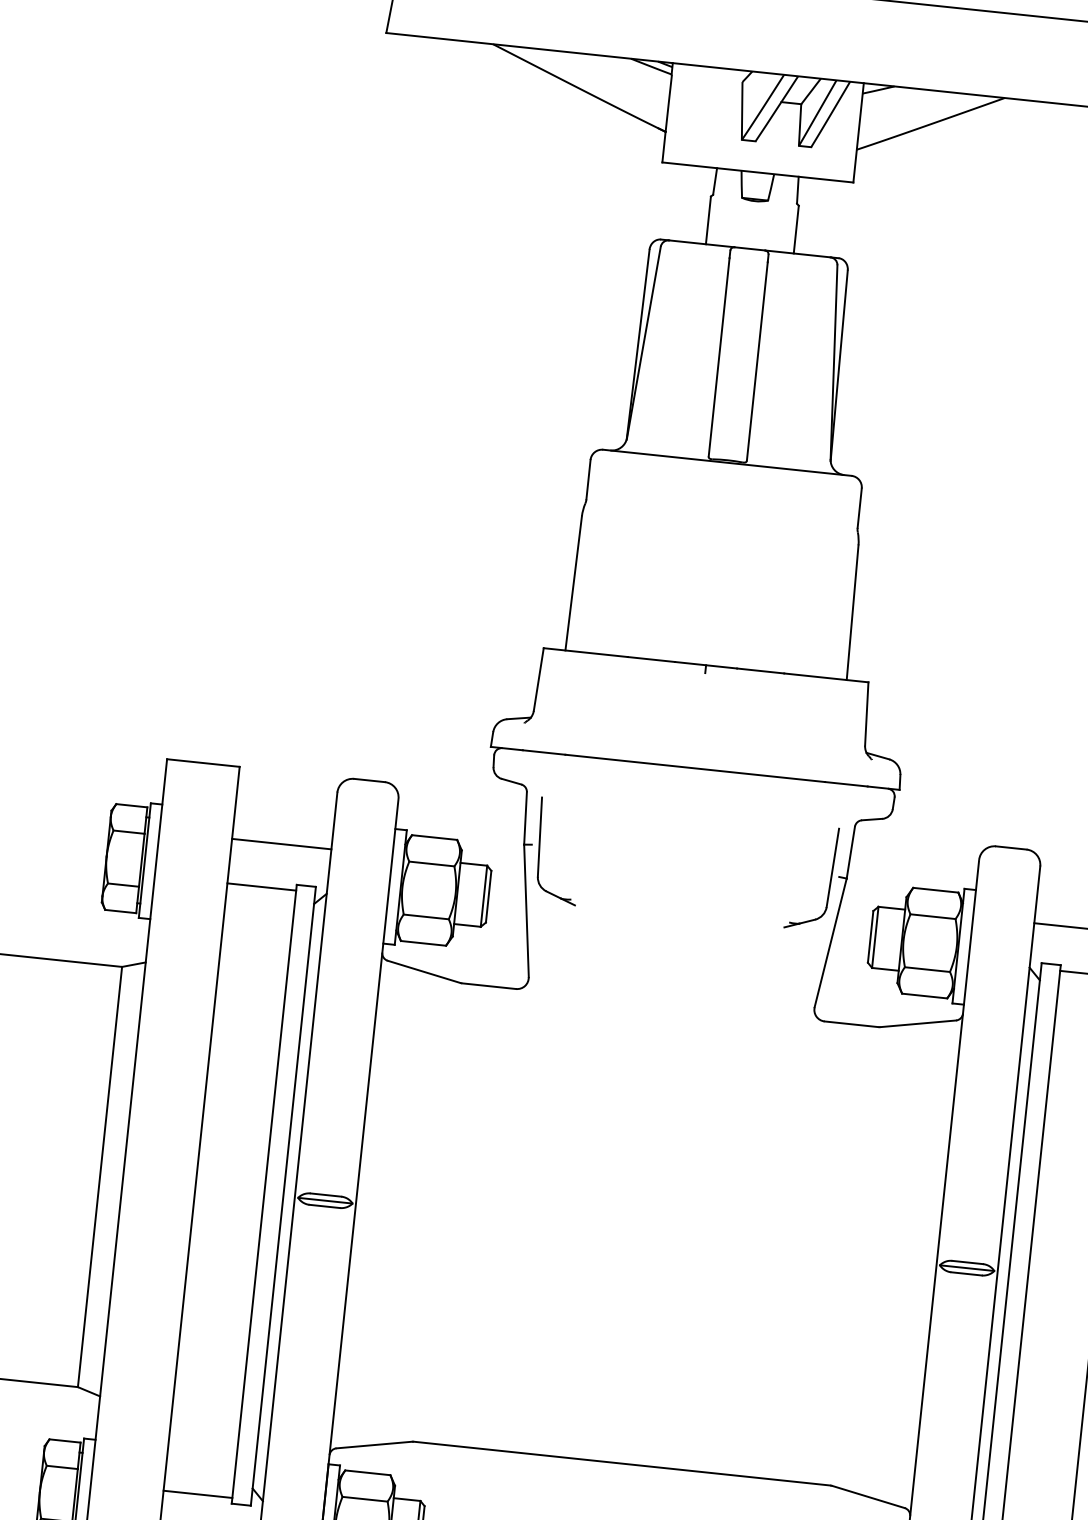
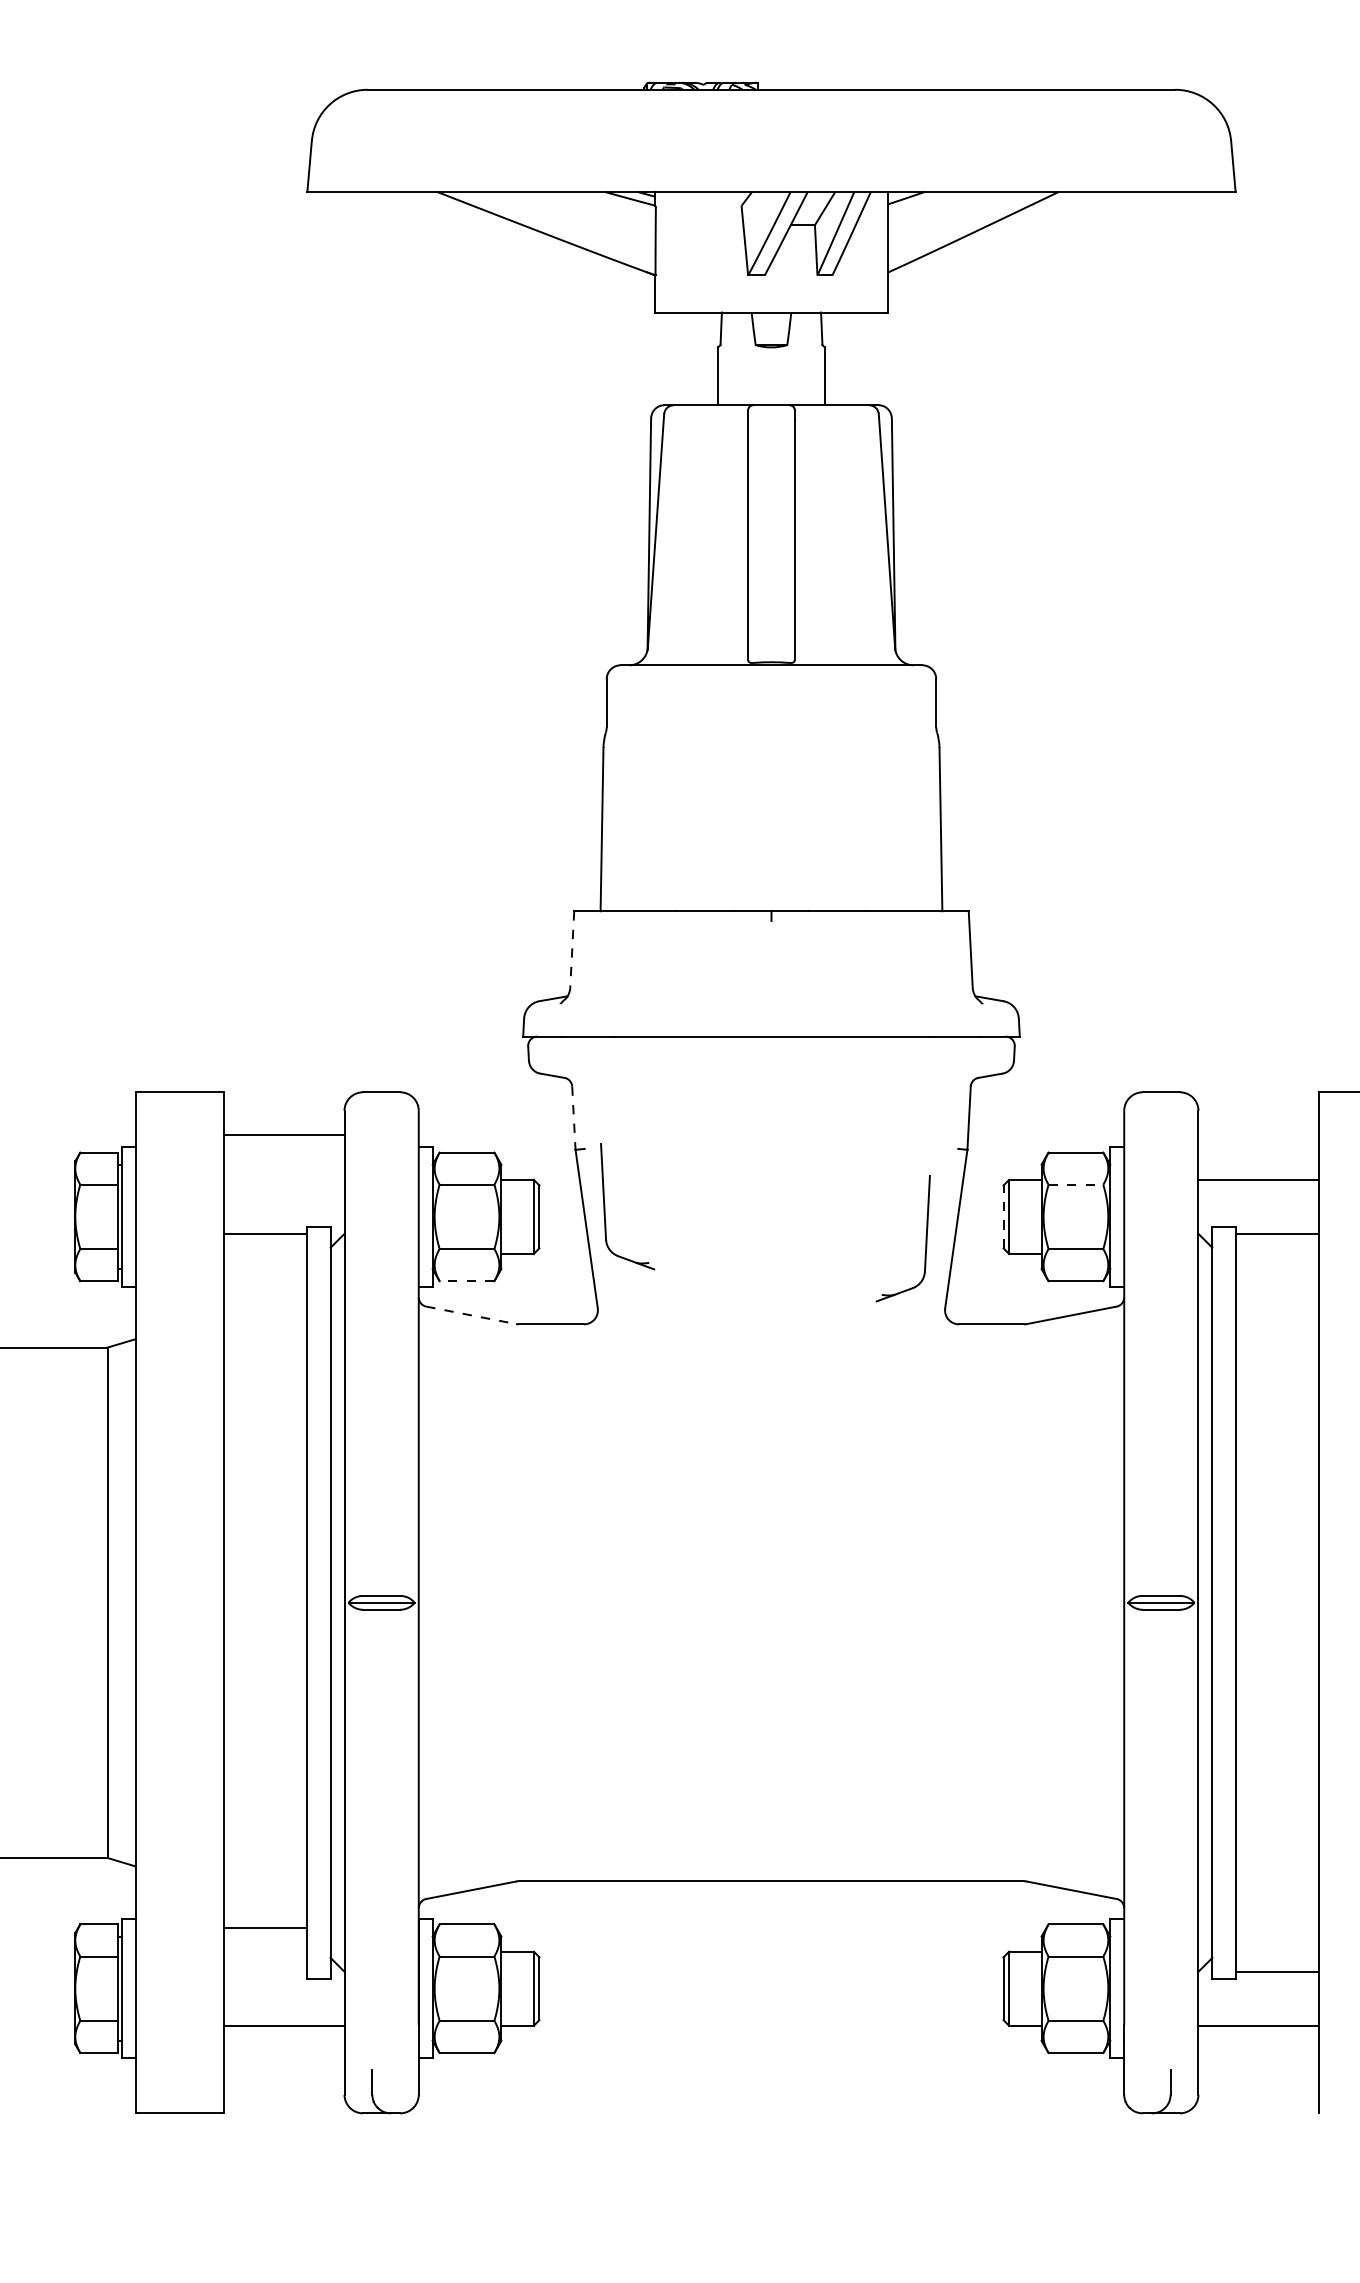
line: (538, 680) -> (572, 950), solid -> dashed
line: (525, 818) -> (573, 1118), solid -> dashed
line: (281, 843) -> (283, 1134), moved
part: (540, 849) -> (605, 1206), moved
part: (830, 879) -> (925, 1238), moved
line: (933, 916) -> (1076, 1184), solid -> dashed
line: (870, 936) -> (1003, 1216), solid -> dashed
line: (423, 943) -> (466, 1281), solid -> dashed
line: (424, 972) -> (471, 1315), solid -> dashed
line: (197, 1494) -> (265, 1927), moved

